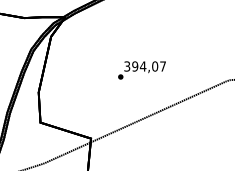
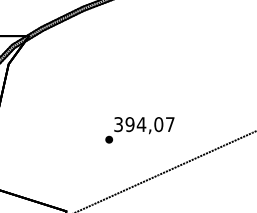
text: (141, 70) -> (139, 130), moved

